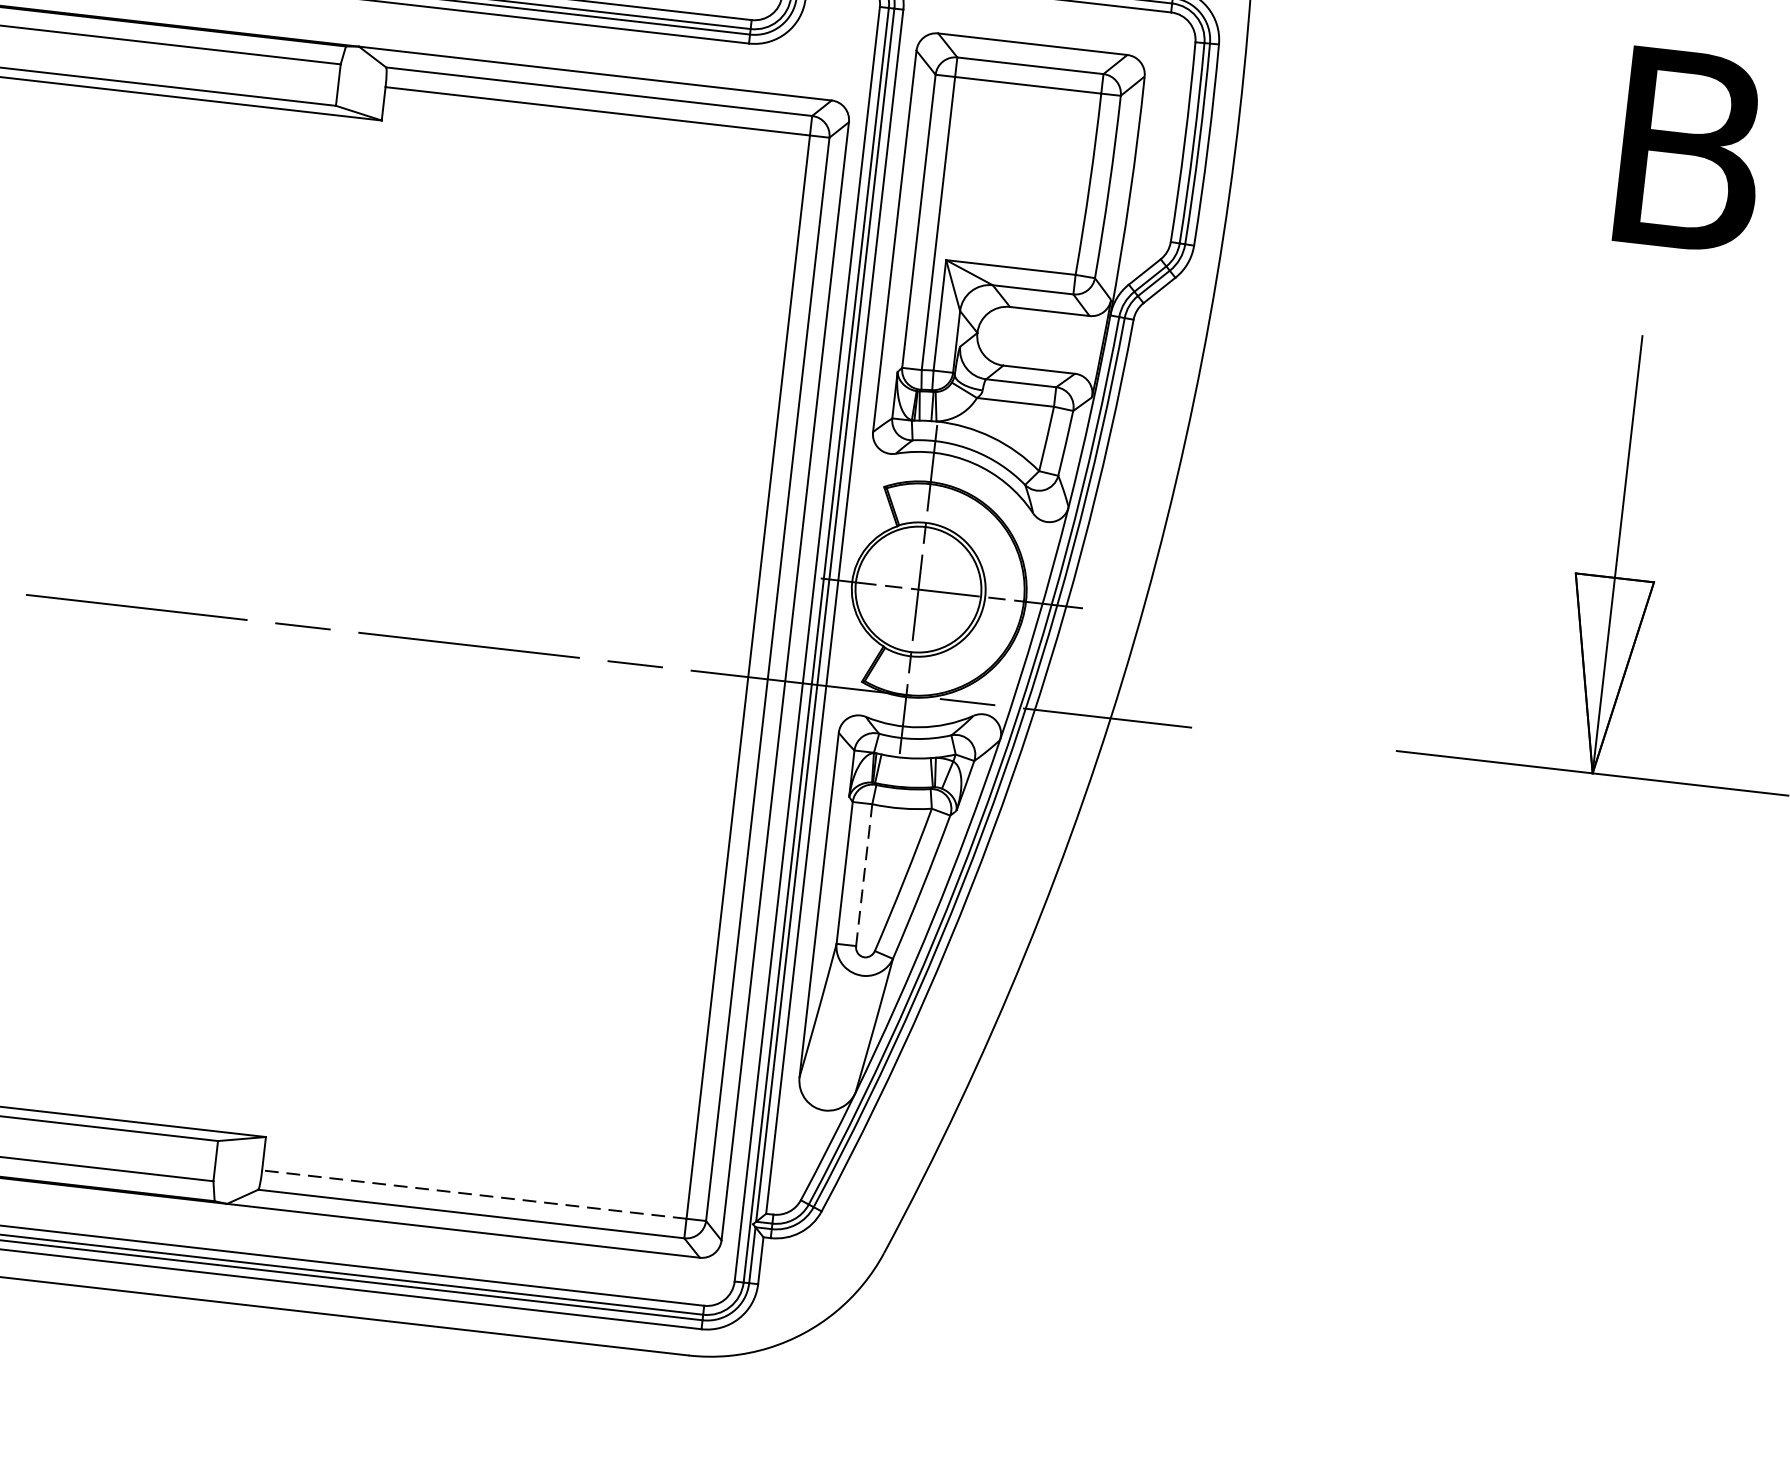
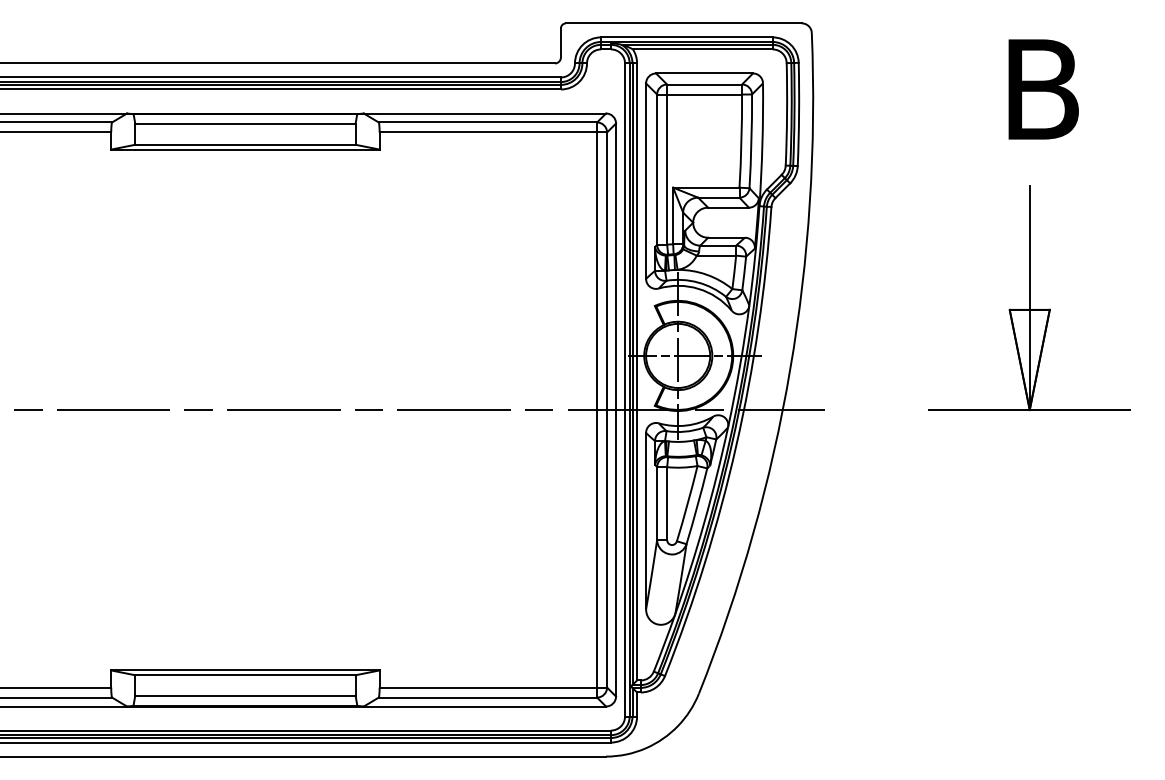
line: (864, 875) -> (667, 503), dashed -> solid
line: (474, 1194) -> (488, 687), dashed -> solid

